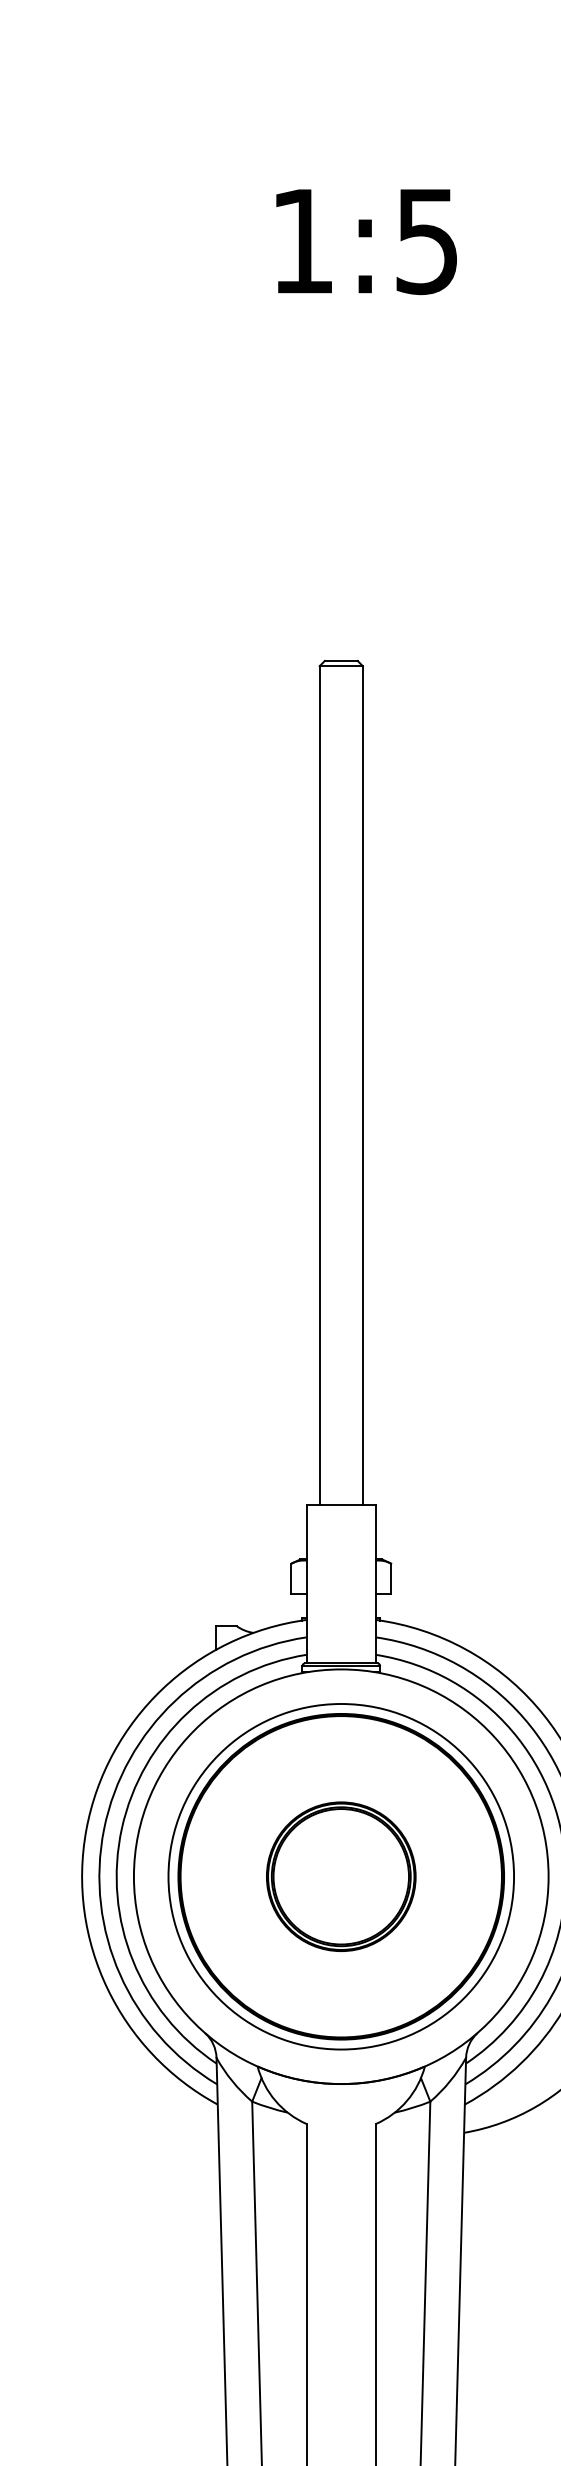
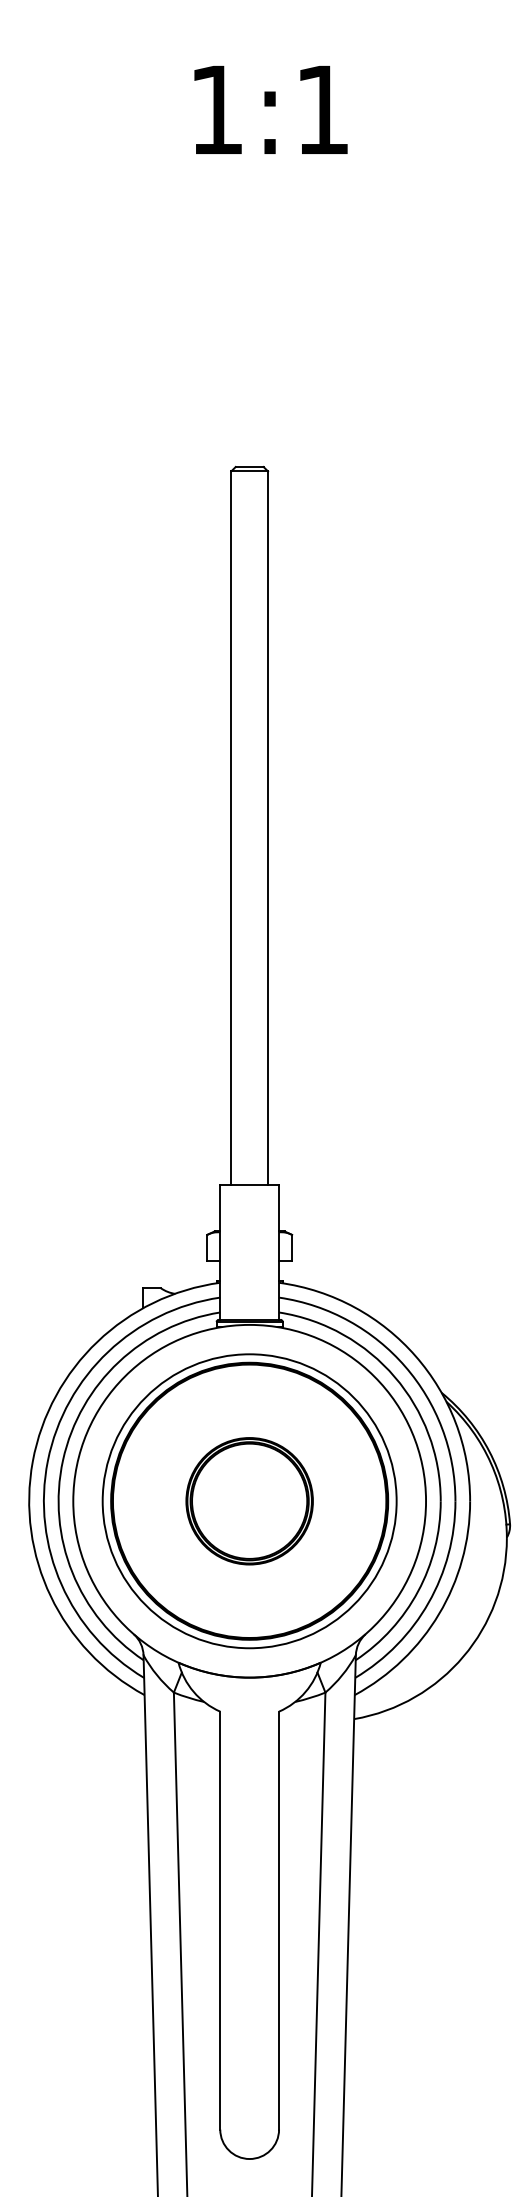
text: (426, 241) -> (322, 110), 1:5 -> 1:1

